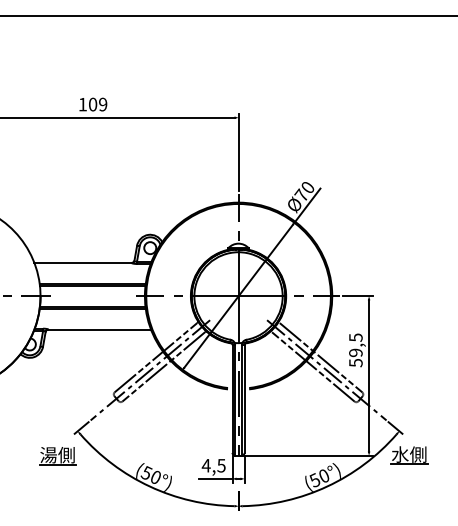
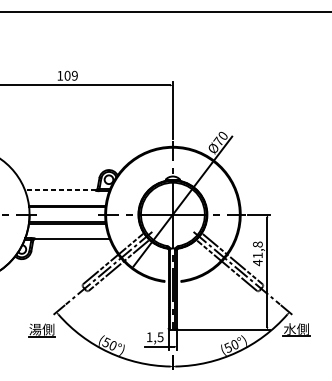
line: (83, 262) -> (60, 190), solid -> dashed
text: (355, 350) -> (257, 253), 59,5 -> 41,8
text: (205, 465) -> (148, 337), 4,5 -> 1,5

